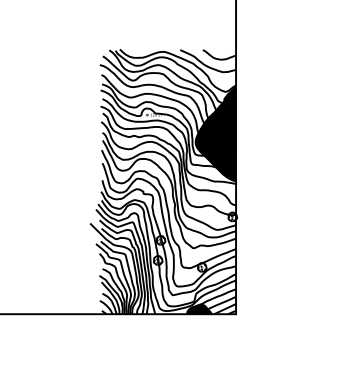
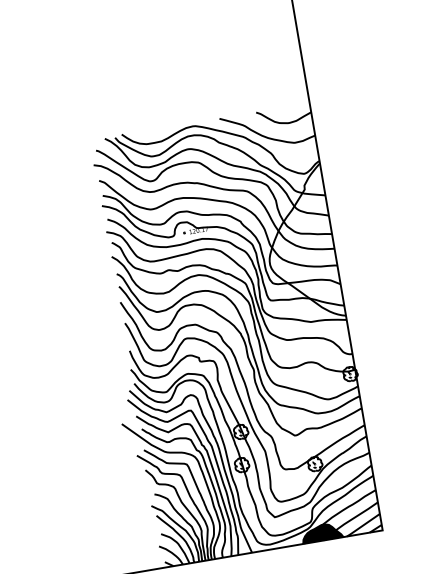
fill: (215, 134) -> (299, 245), removed

